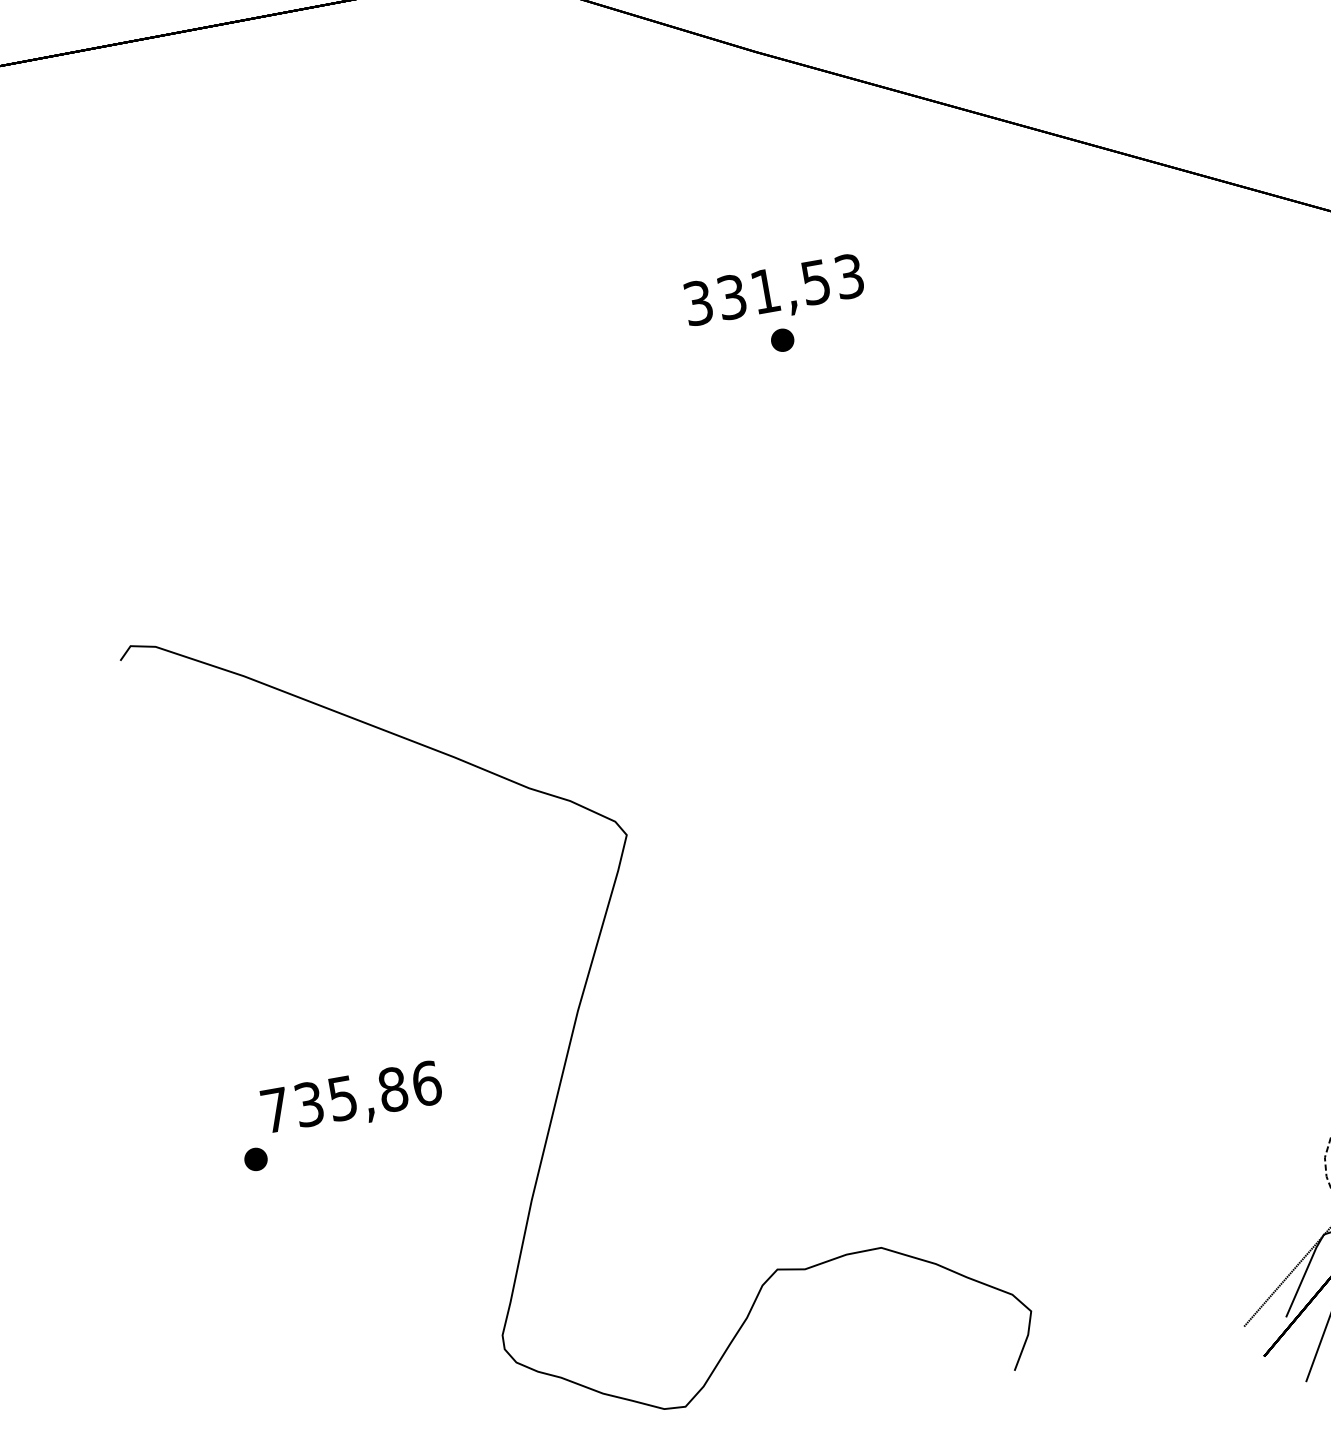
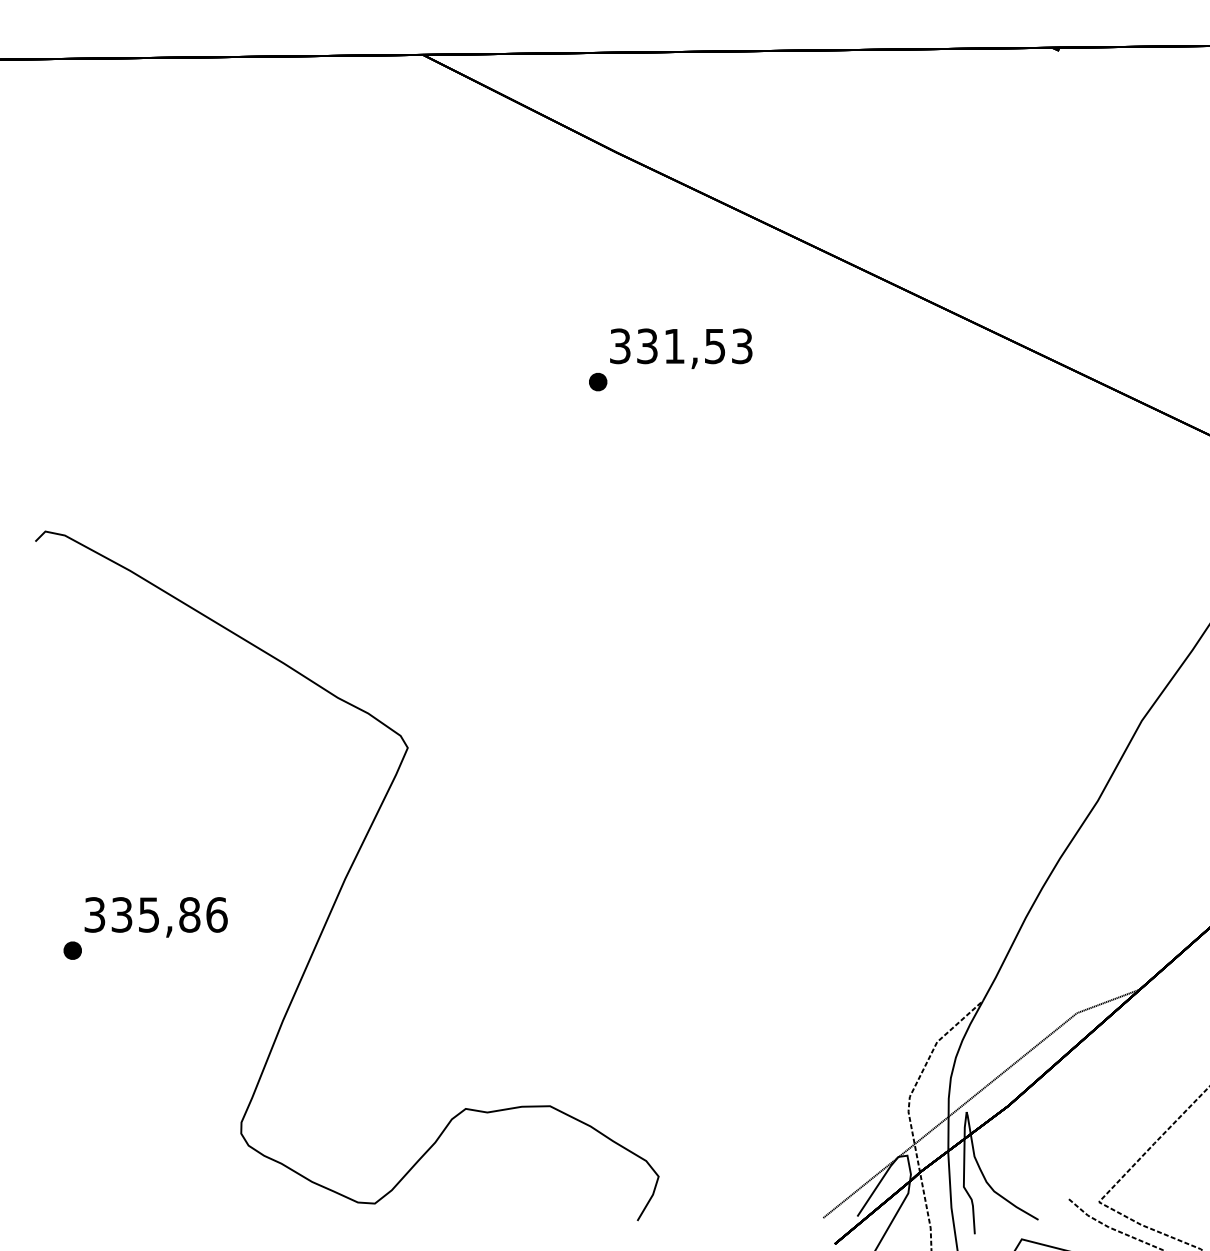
text: (774, 292) -> (681, 348), moved
text: (275, 1109) -> (94, 914), 735,86 -> 335,86

